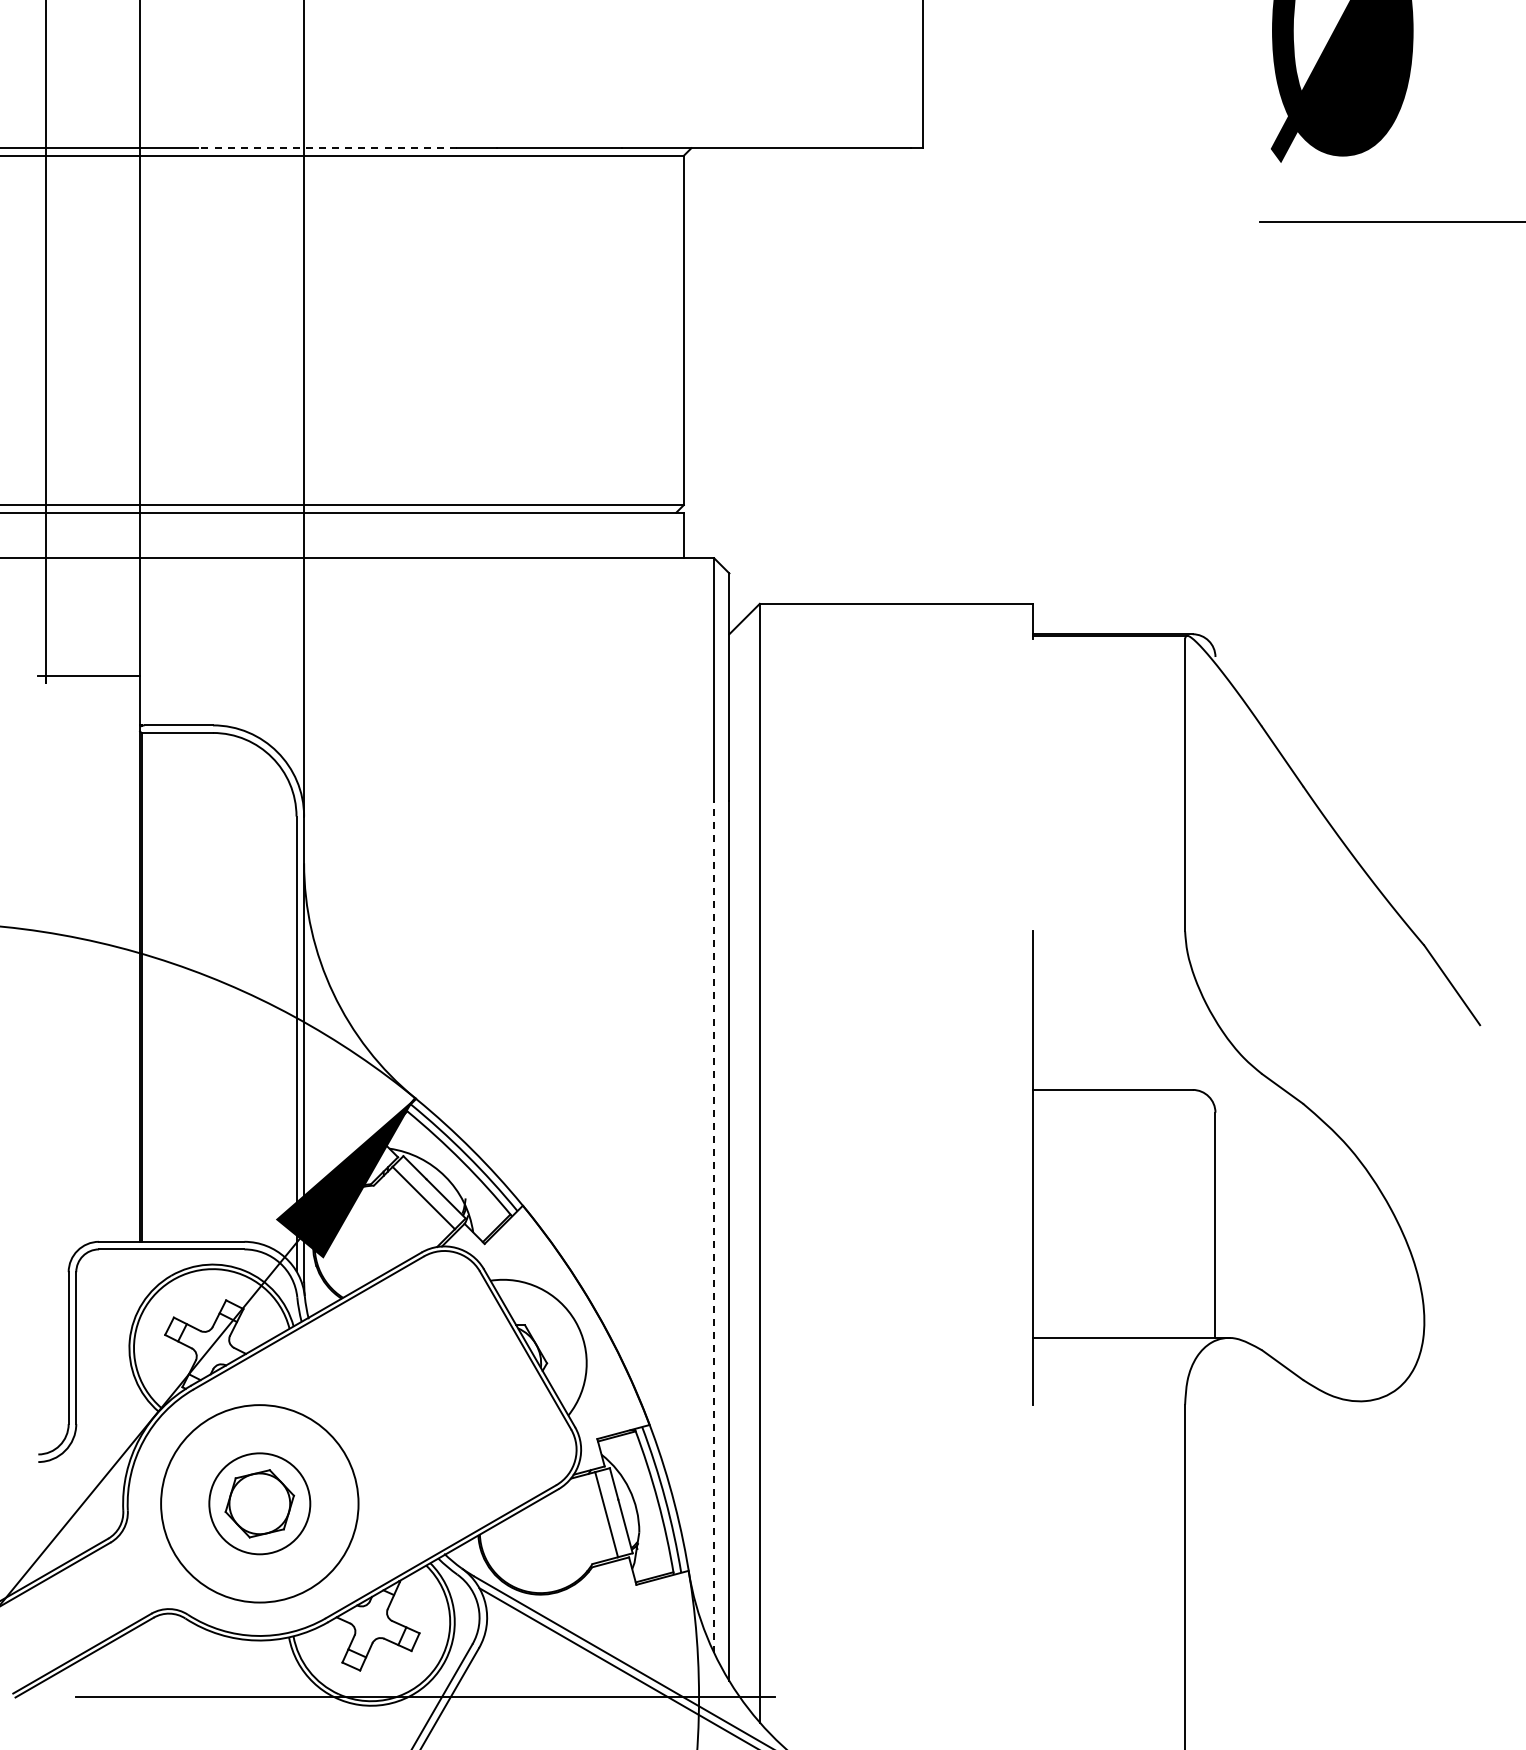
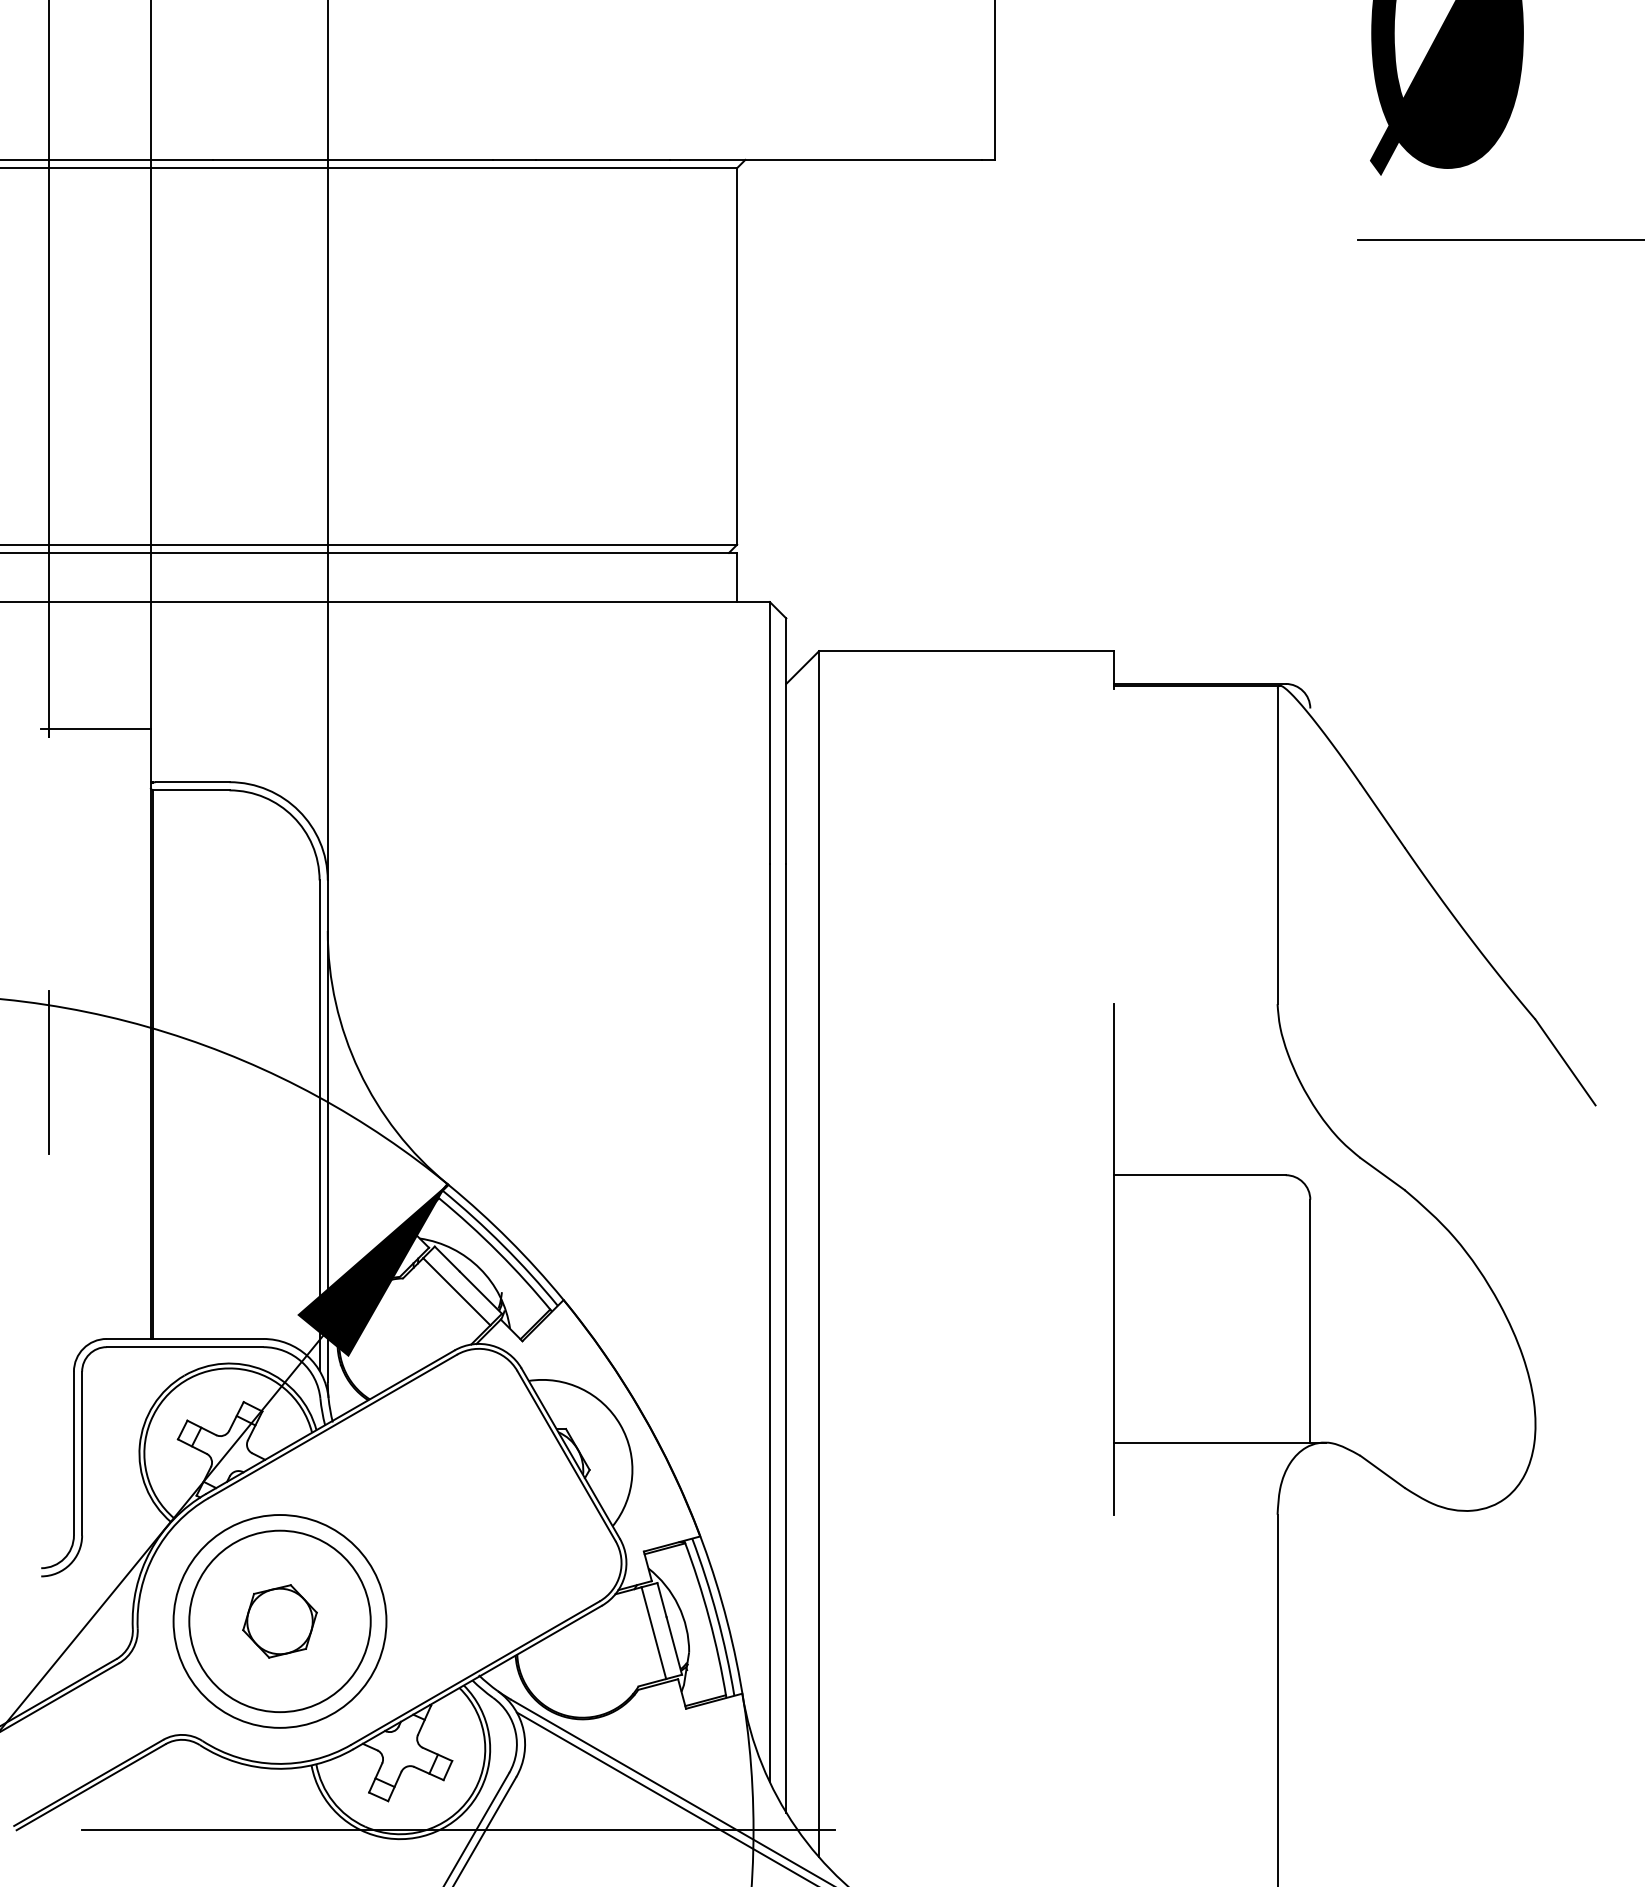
line: (327, 148) -> (352, 160), dashed -> solid
line: (45, 994) -> (48, 1072), added
line: (714, 1227) -> (770, 1323), dashed -> solid
circle: (259, 1503) -> (279, 1621), size x1.67

